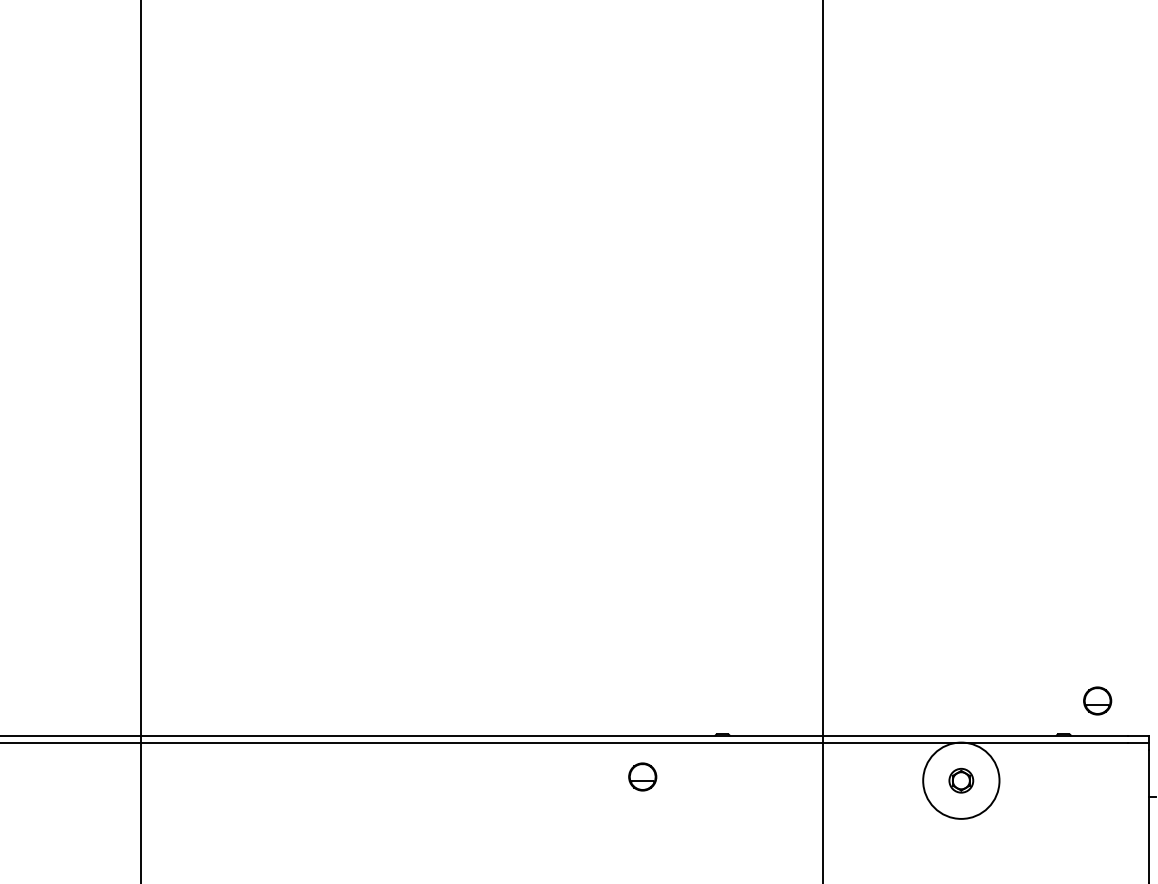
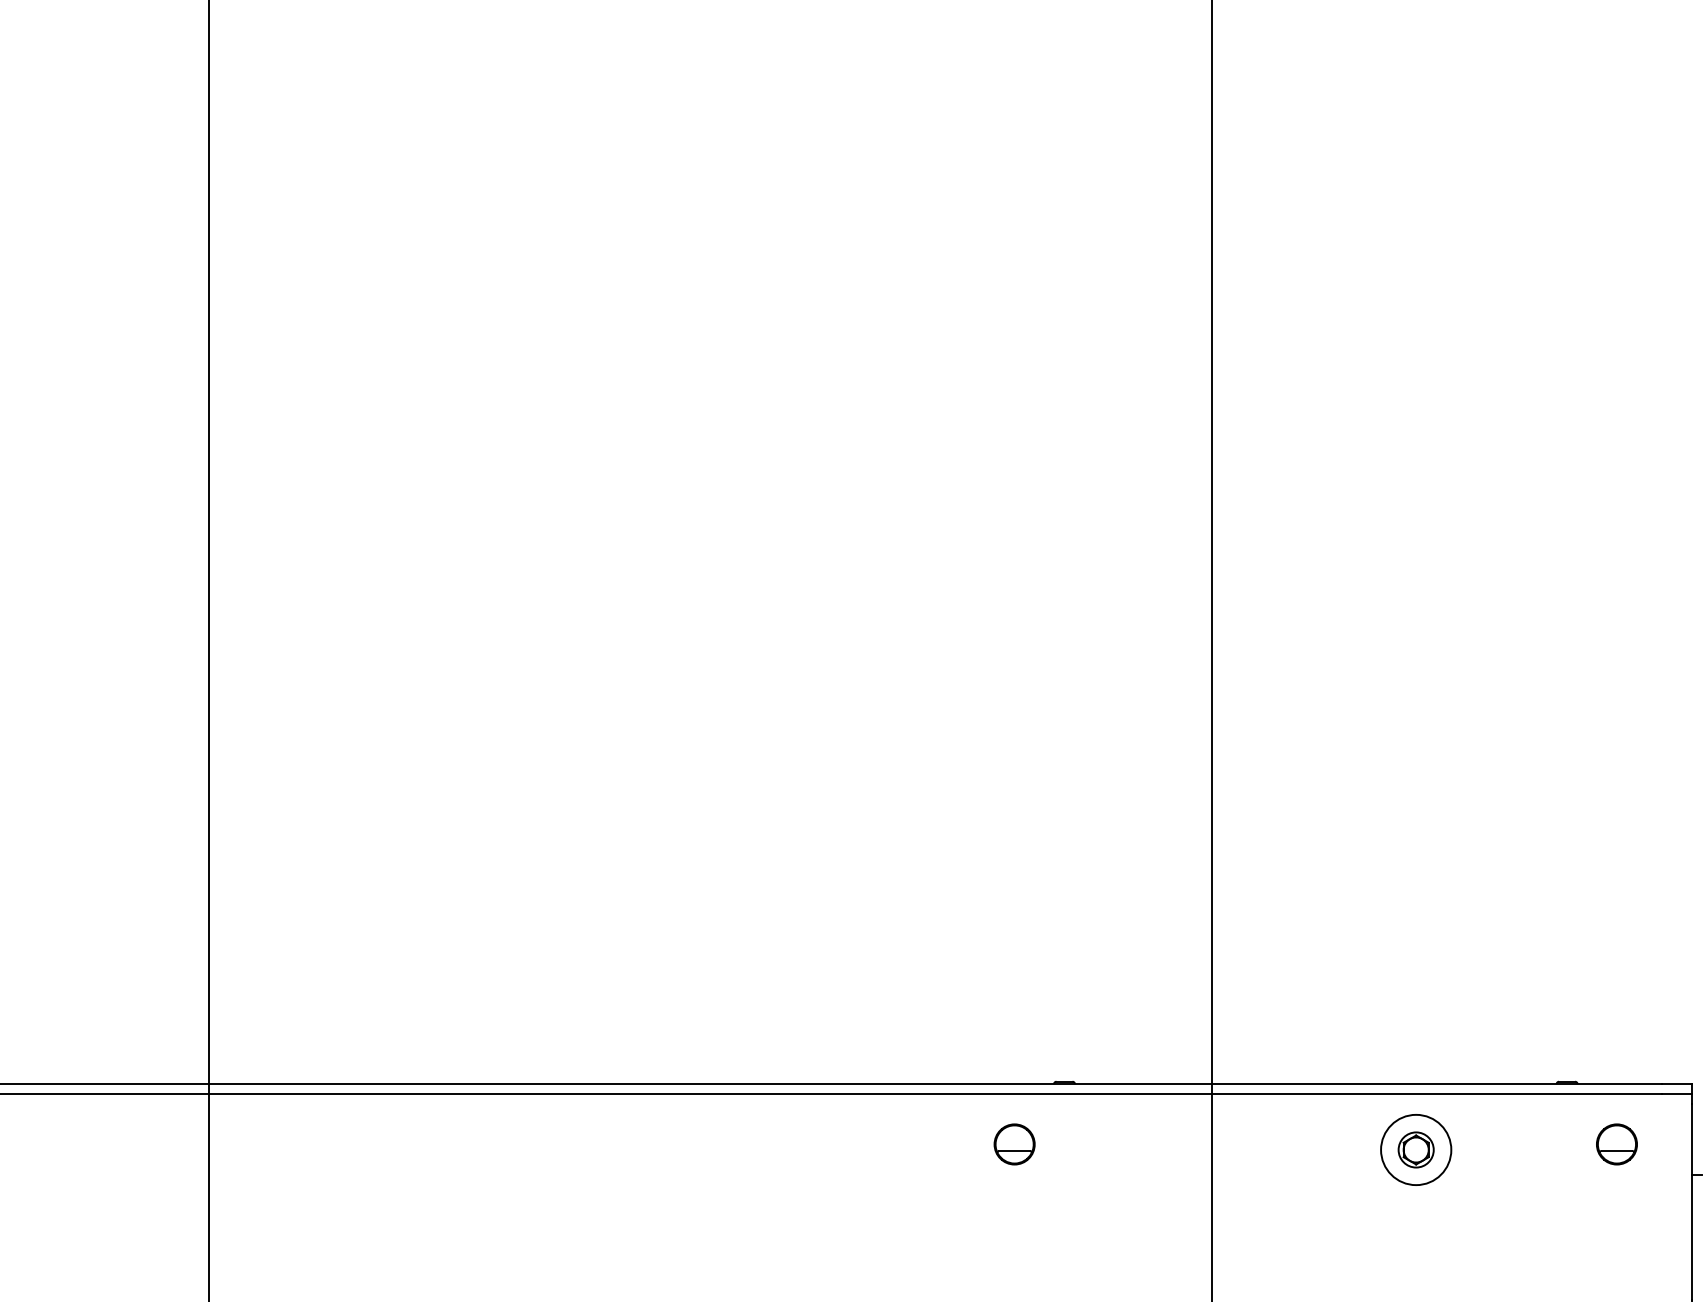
part: (1097, 700) -> (1616, 1143), moved
part: (642, 776) -> (1014, 1143), moved
circle: (961, 780) -> (1416, 1149), size x0.62

